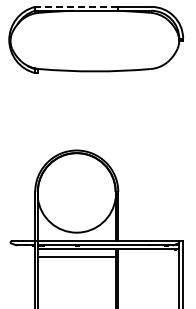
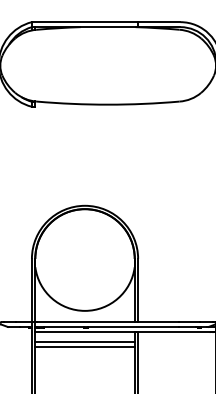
line: (76, 6) -> (84, 21), dashed -> solid
line: (76, 260) -> (84, 346), added

